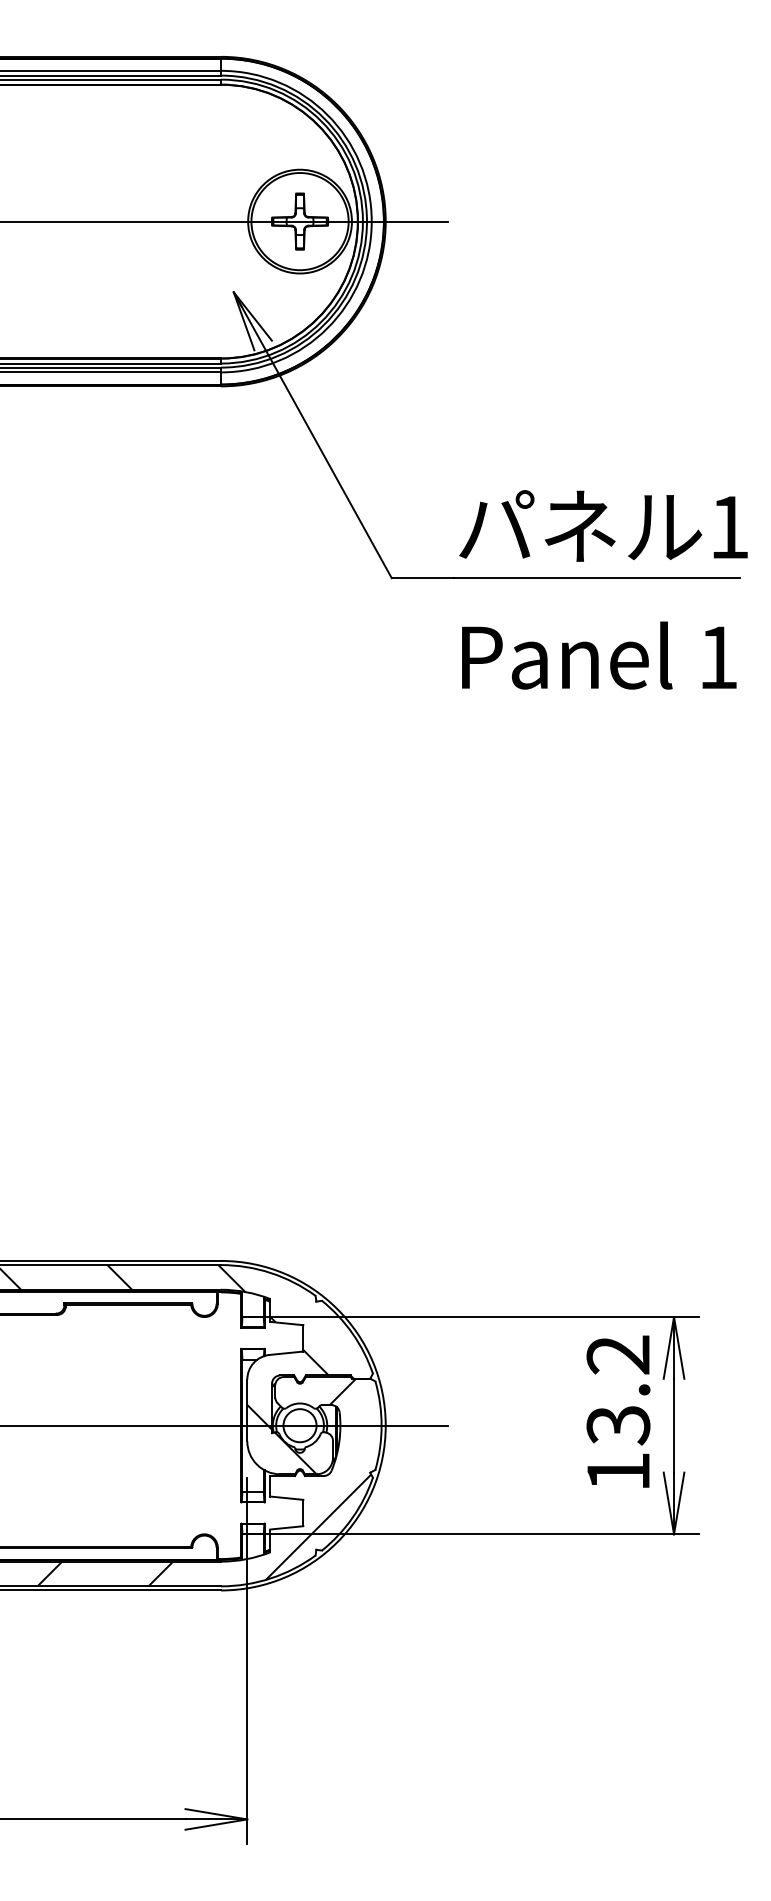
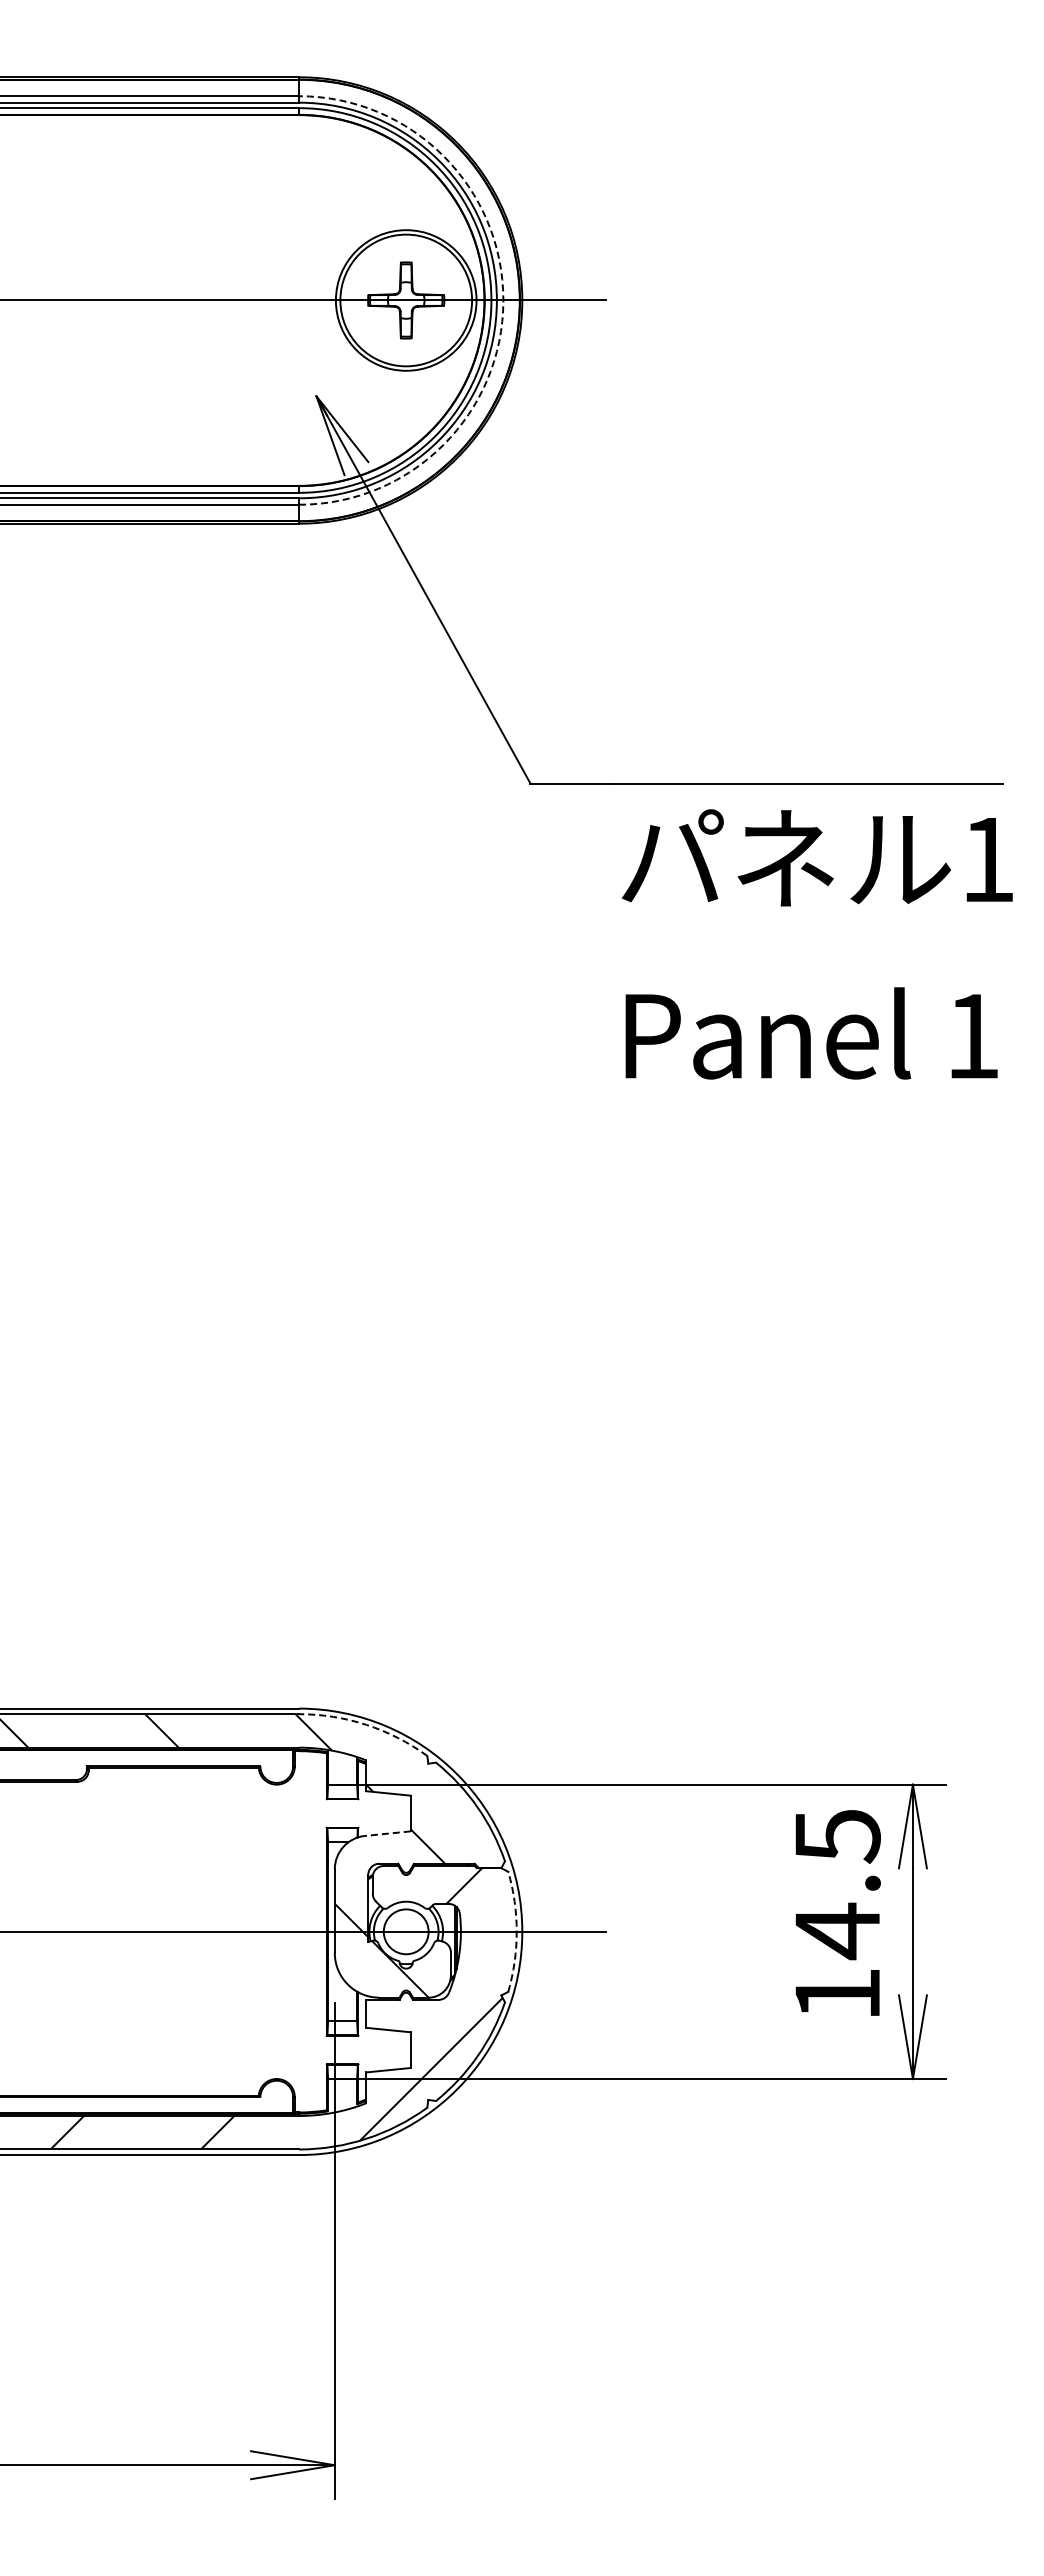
arc: (371, 221) -> (503, 300), solid -> dashed
text: (602, 589) -> (816, 944), moved
arc: (270, 1272) -> (366, 1724), solid -> dashed
line: (286, 1353) -> (387, 1833), solid -> dashed
text: (618, 1390) -> (837, 1884), 13.2 -> 14.5
arc: (381, 1425) -> (516, 1931), solid -> dashed

